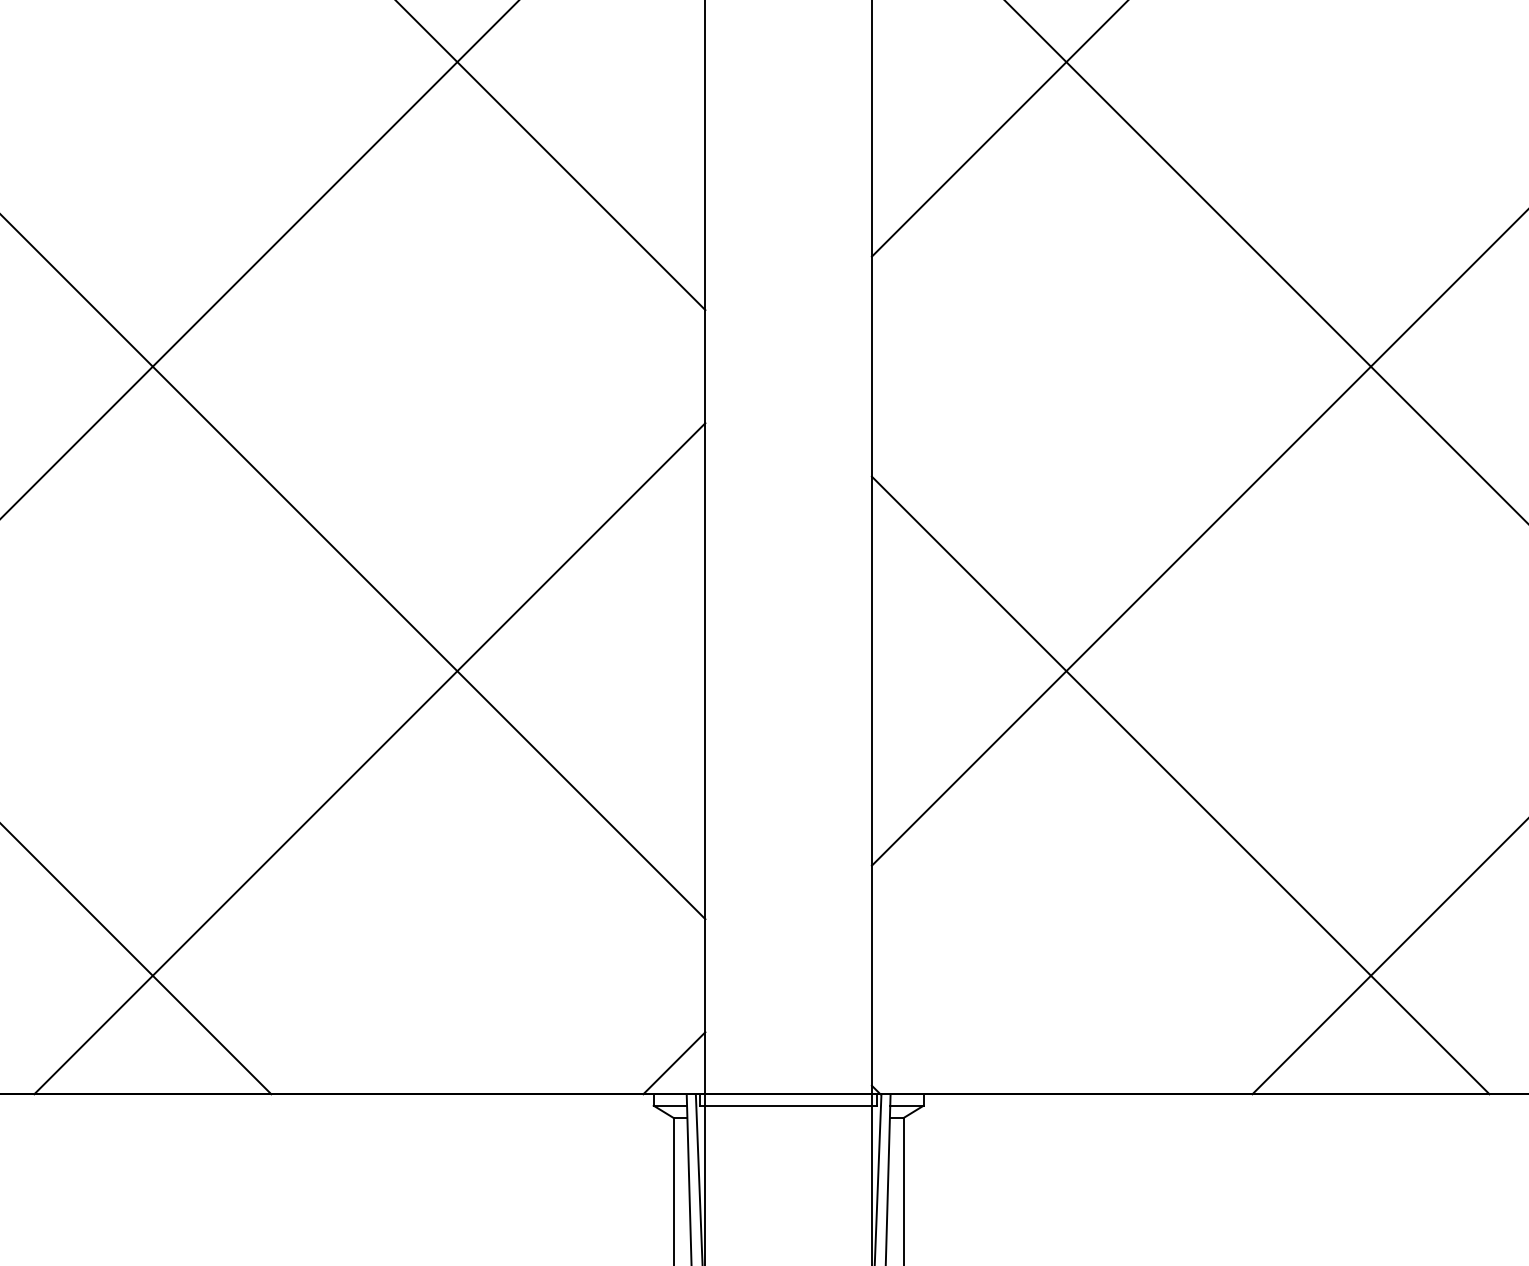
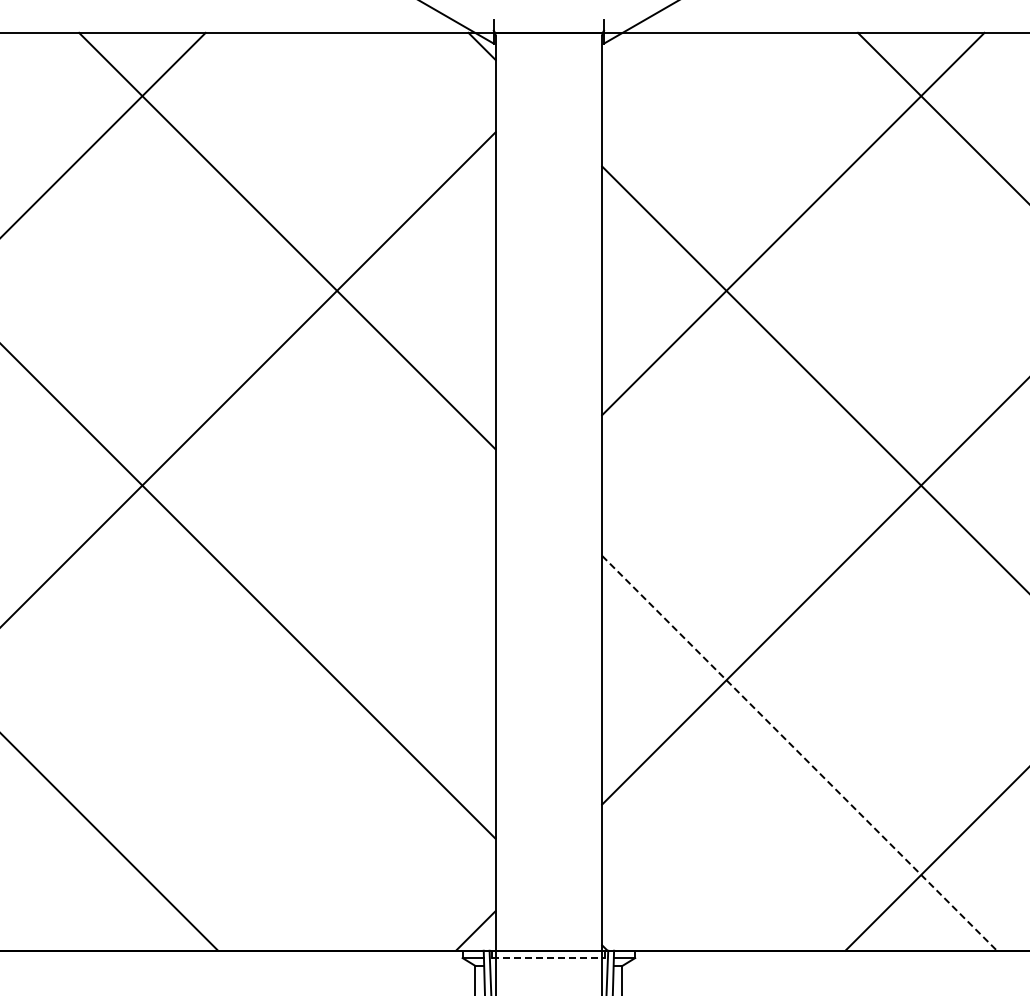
line: (368, 757) -> (280, 735), removed
line: (1180, 785) -> (799, 753), solid -> dashed
line: (788, 1106) -> (548, 958), solid -> dashed

